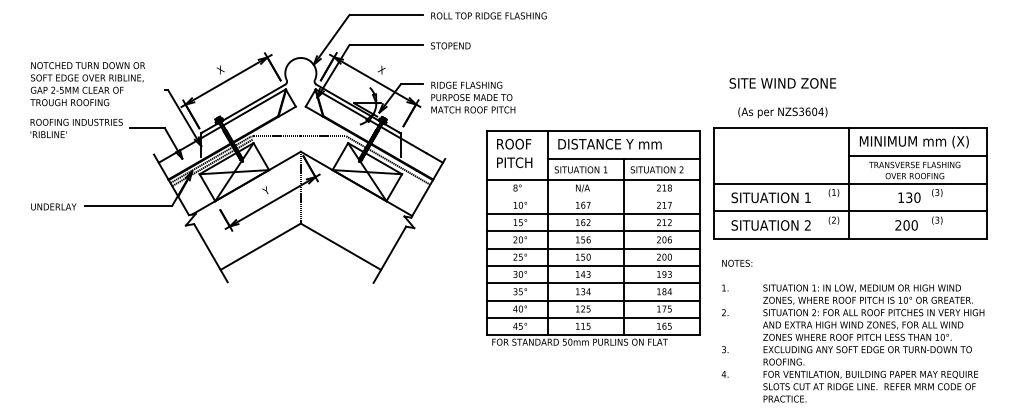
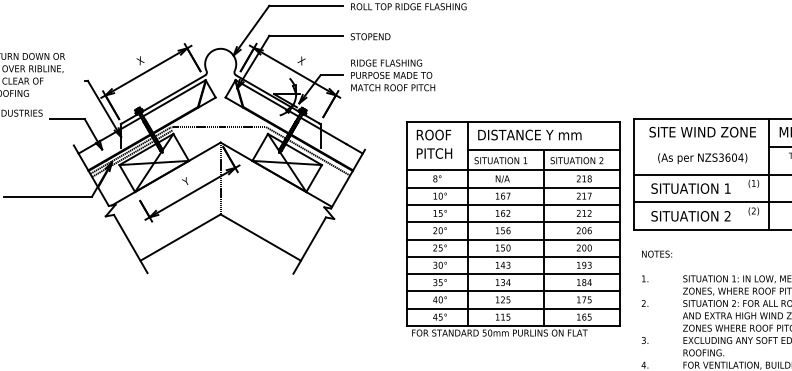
text: (782, 83) -> (702, 132), moved
text: (473, 97) -> (393, 75), moved
text: (782, 112) -> (702, 158), moved
line: (593, 196) -> (513, 187), added

